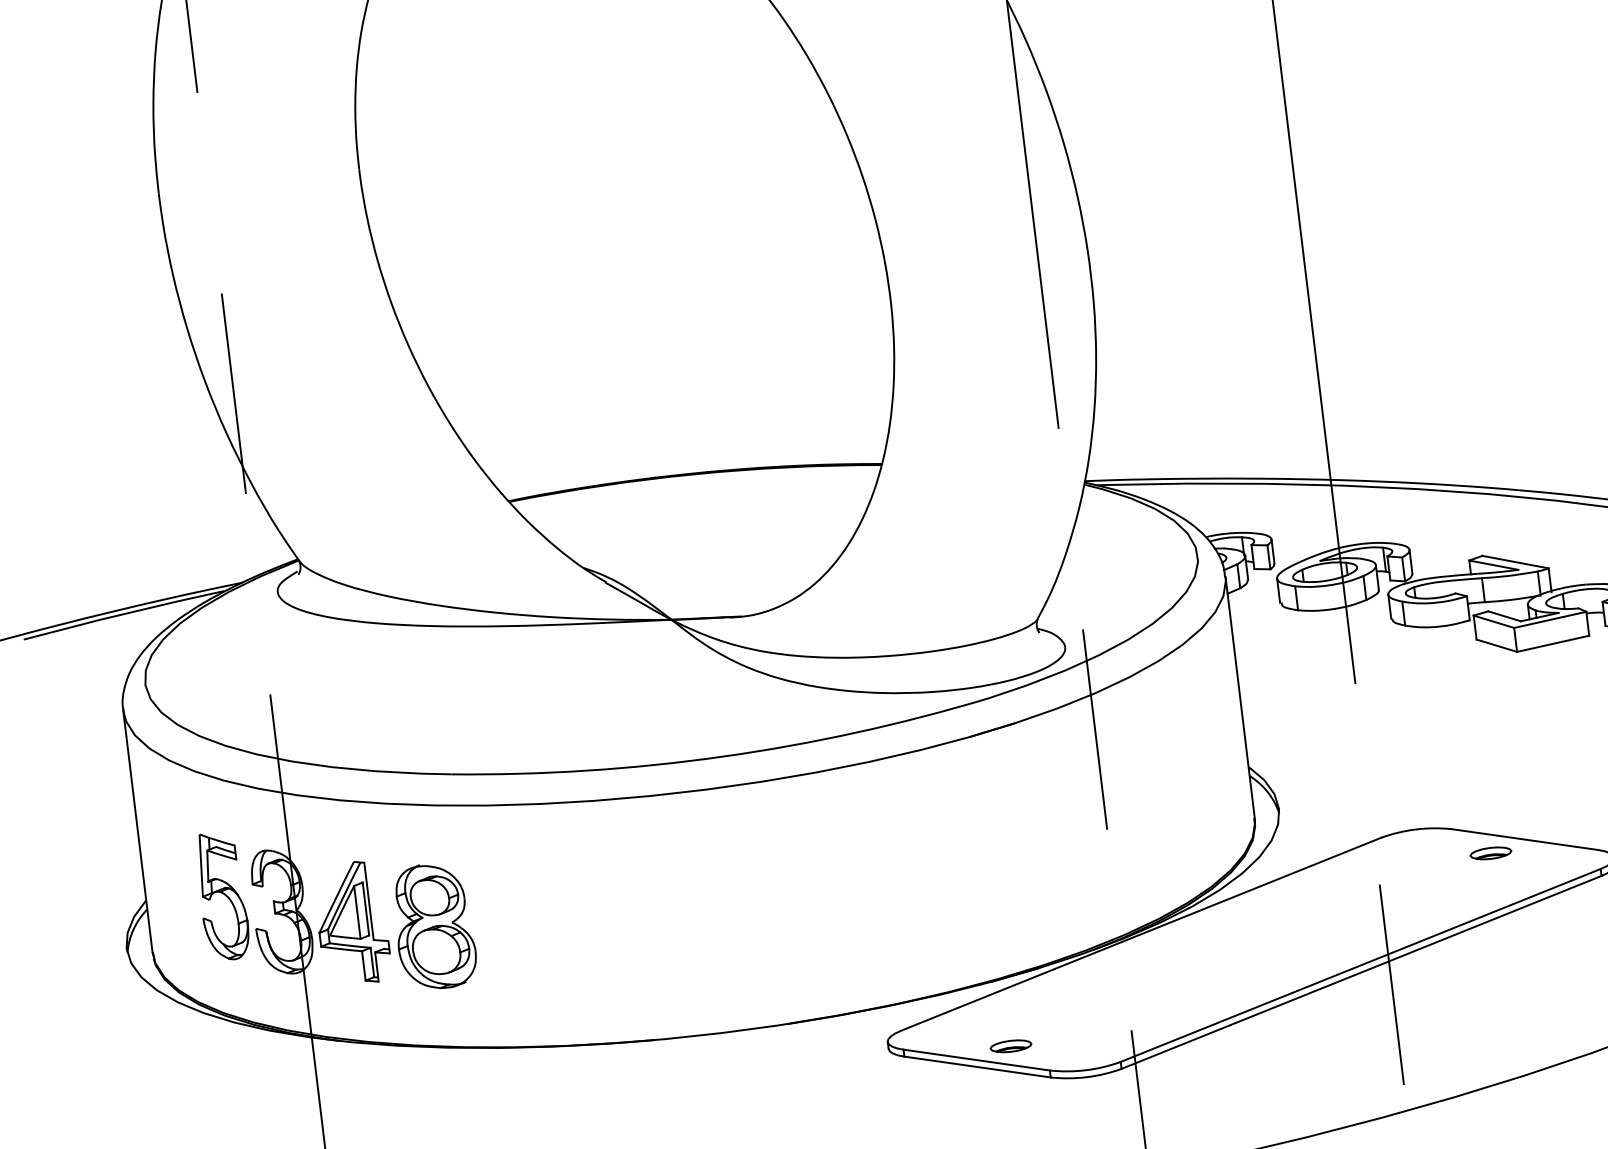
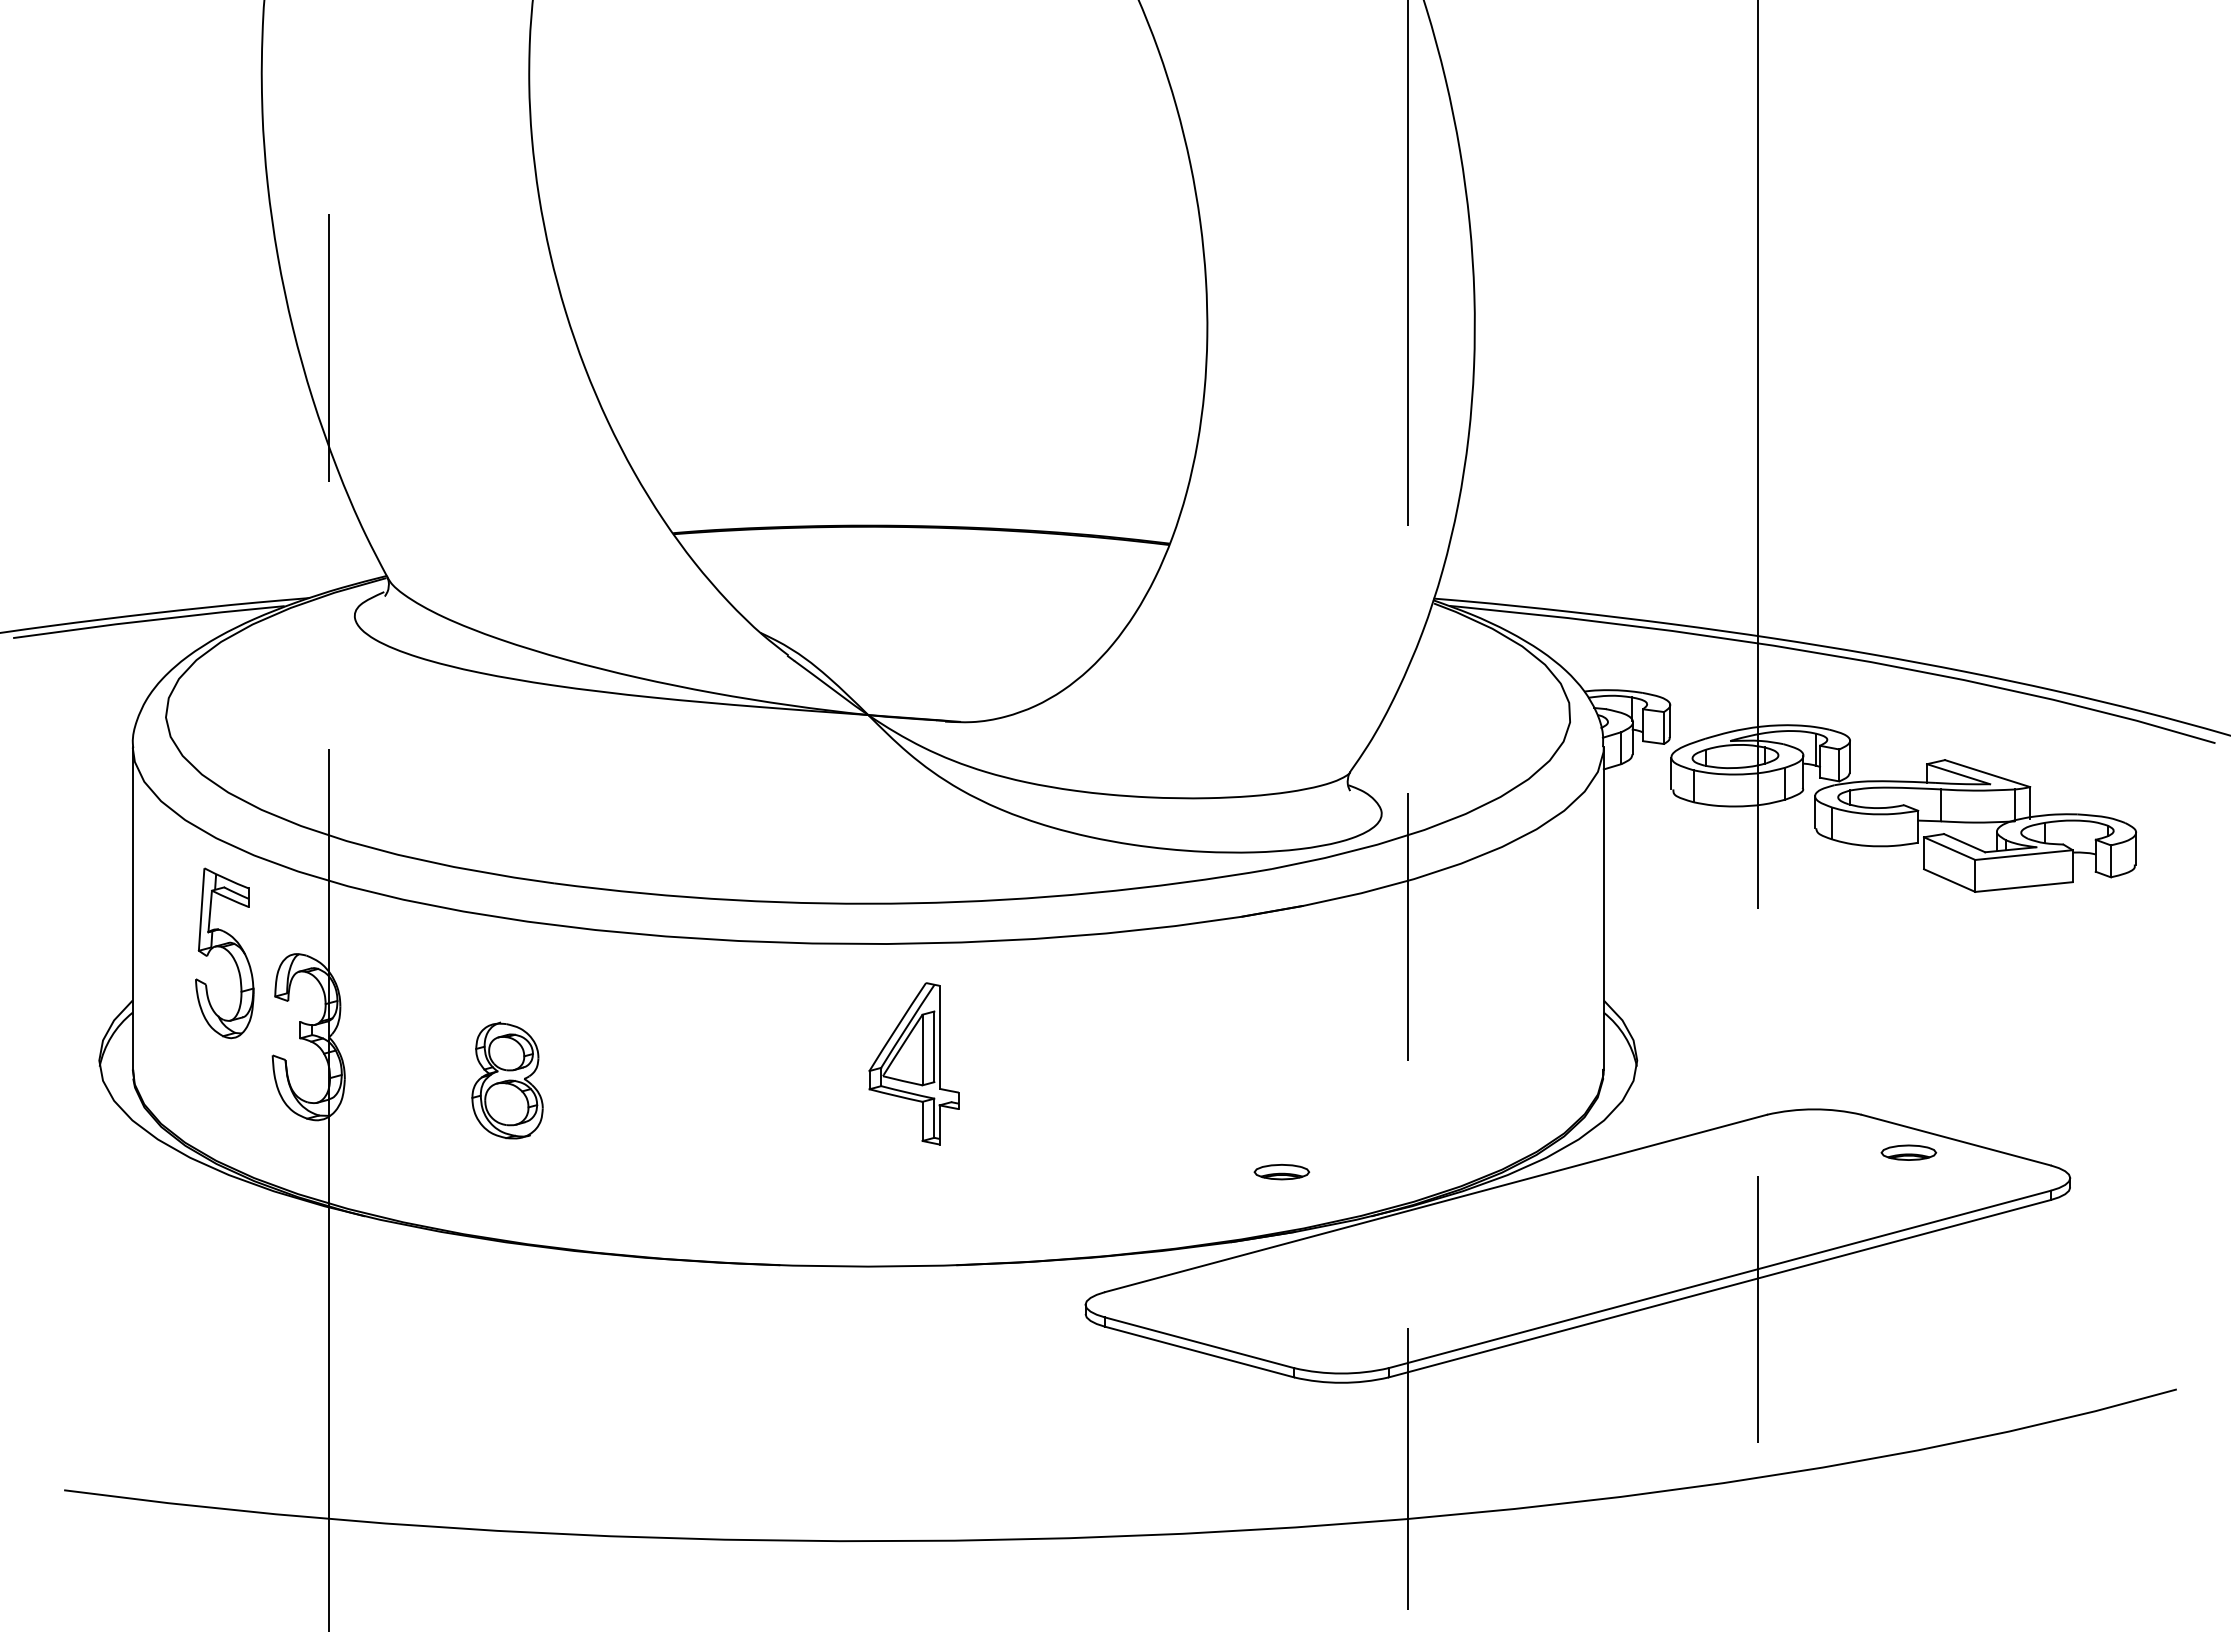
part: (222, 896) -> (224, 953), moved
part: (351, 923) -> (913, 1063), moved
part: (434, 926) -> (507, 1080), size x0.7
part: (1010, 1046) -> (1281, 1172), moved

